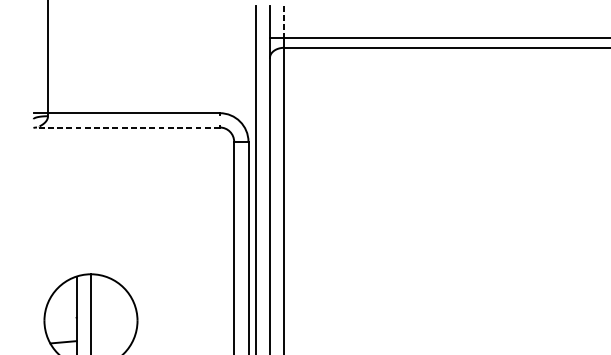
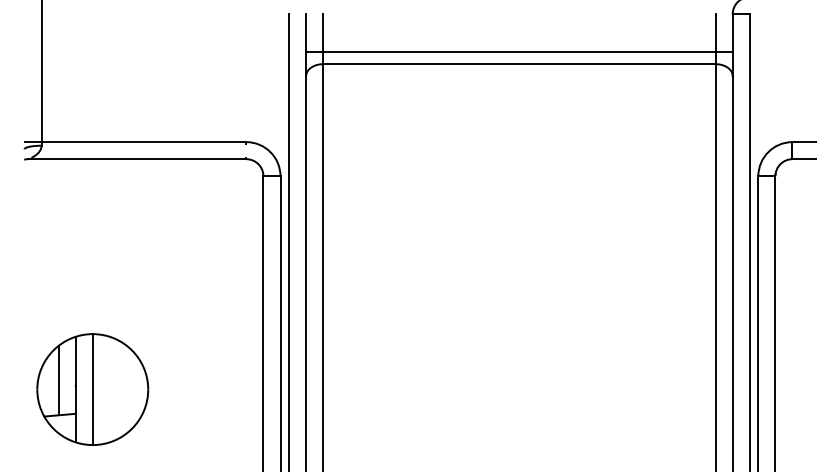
line: (284, 22) -> (323, 33), dashed -> solid
line: (128, 127) -> (137, 159), dashed -> solid
line: (62, 313) -> (58, 380), added

